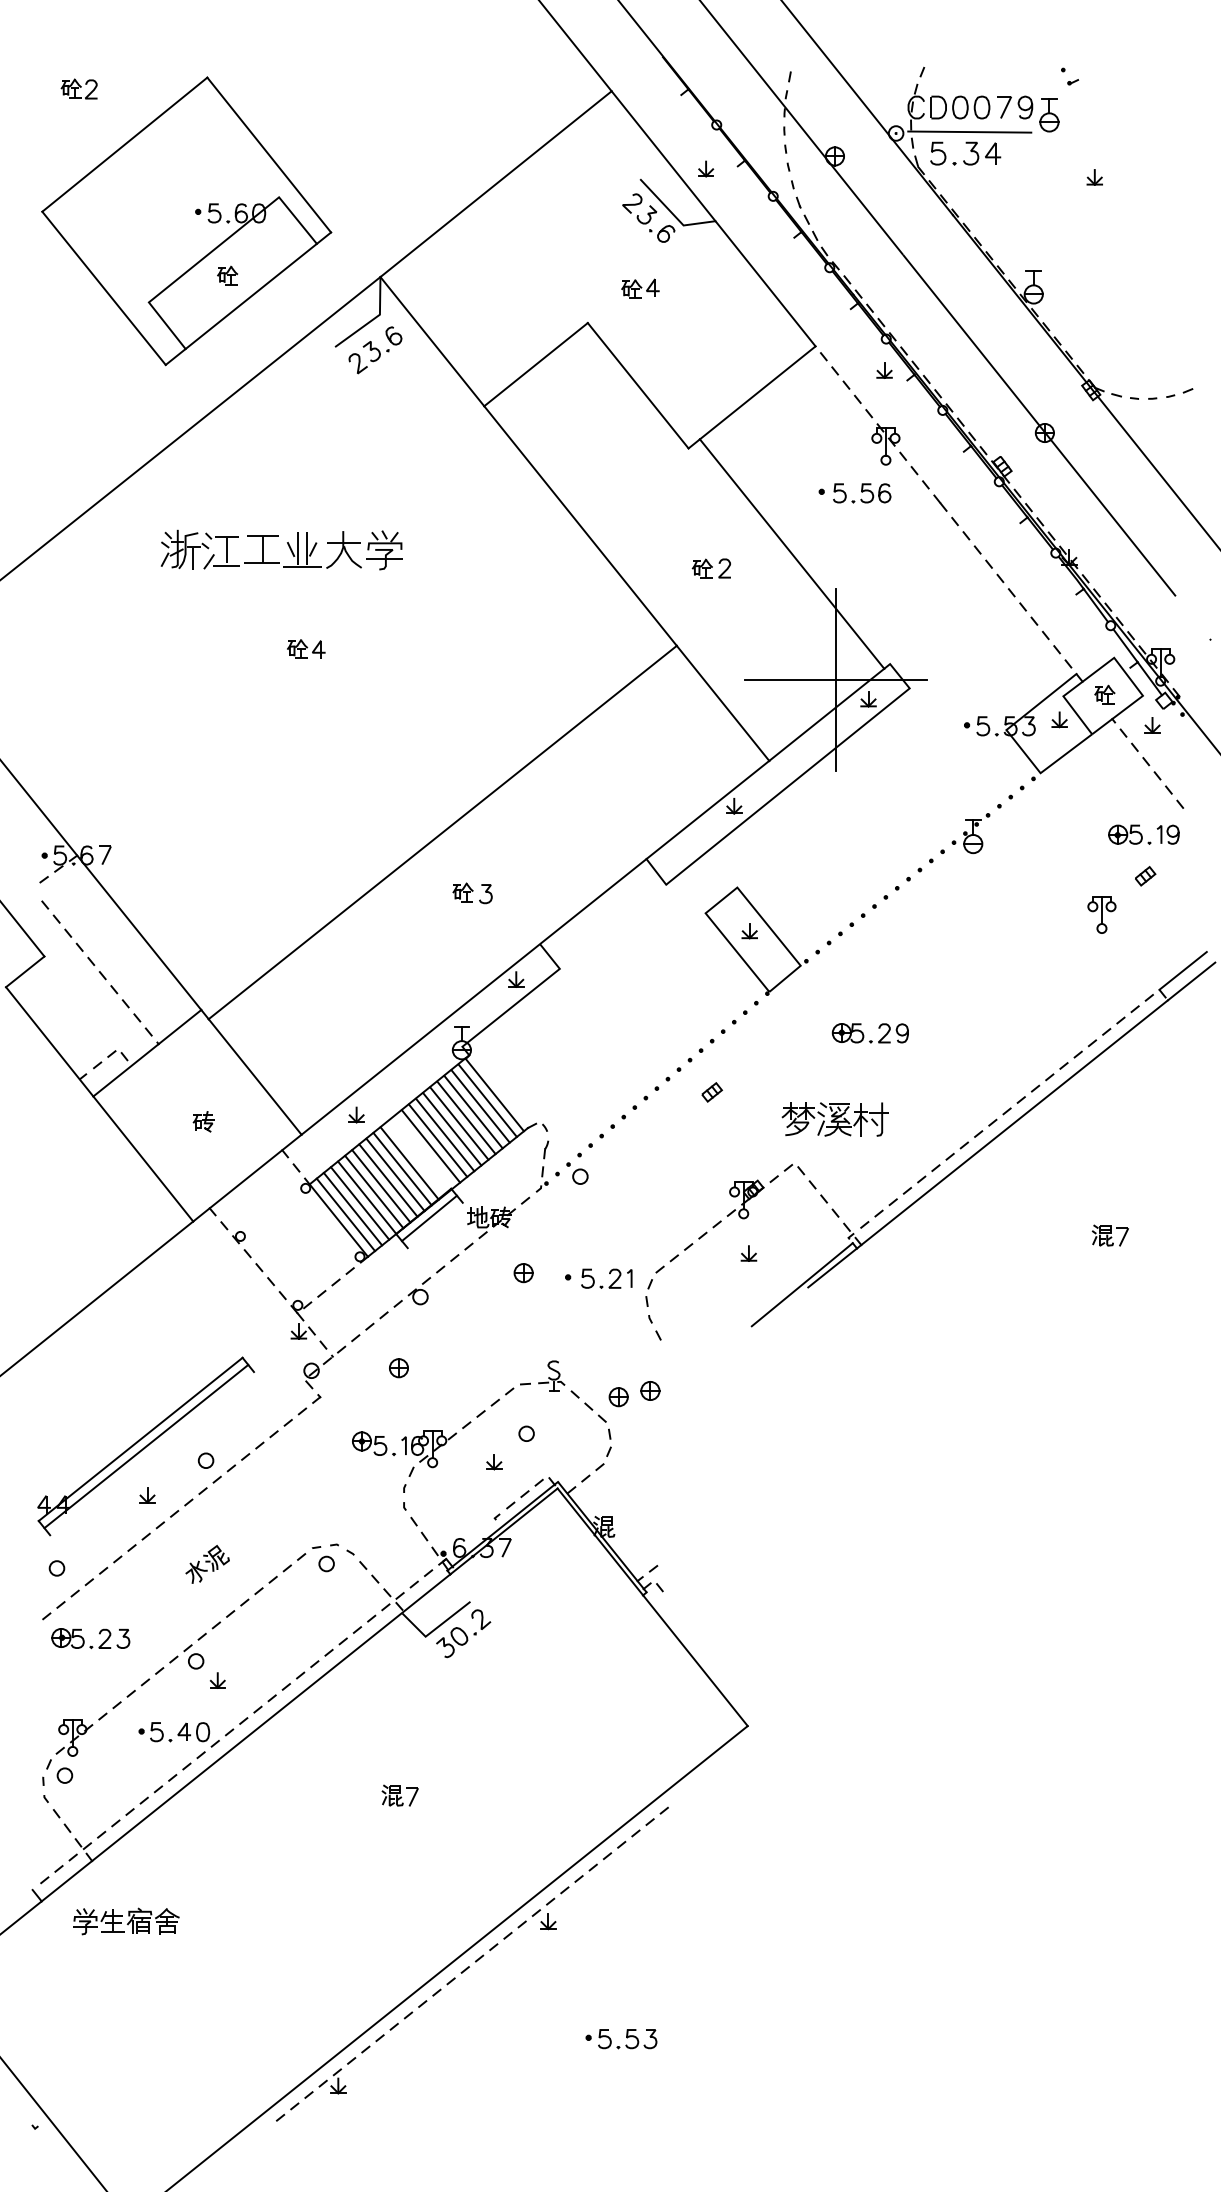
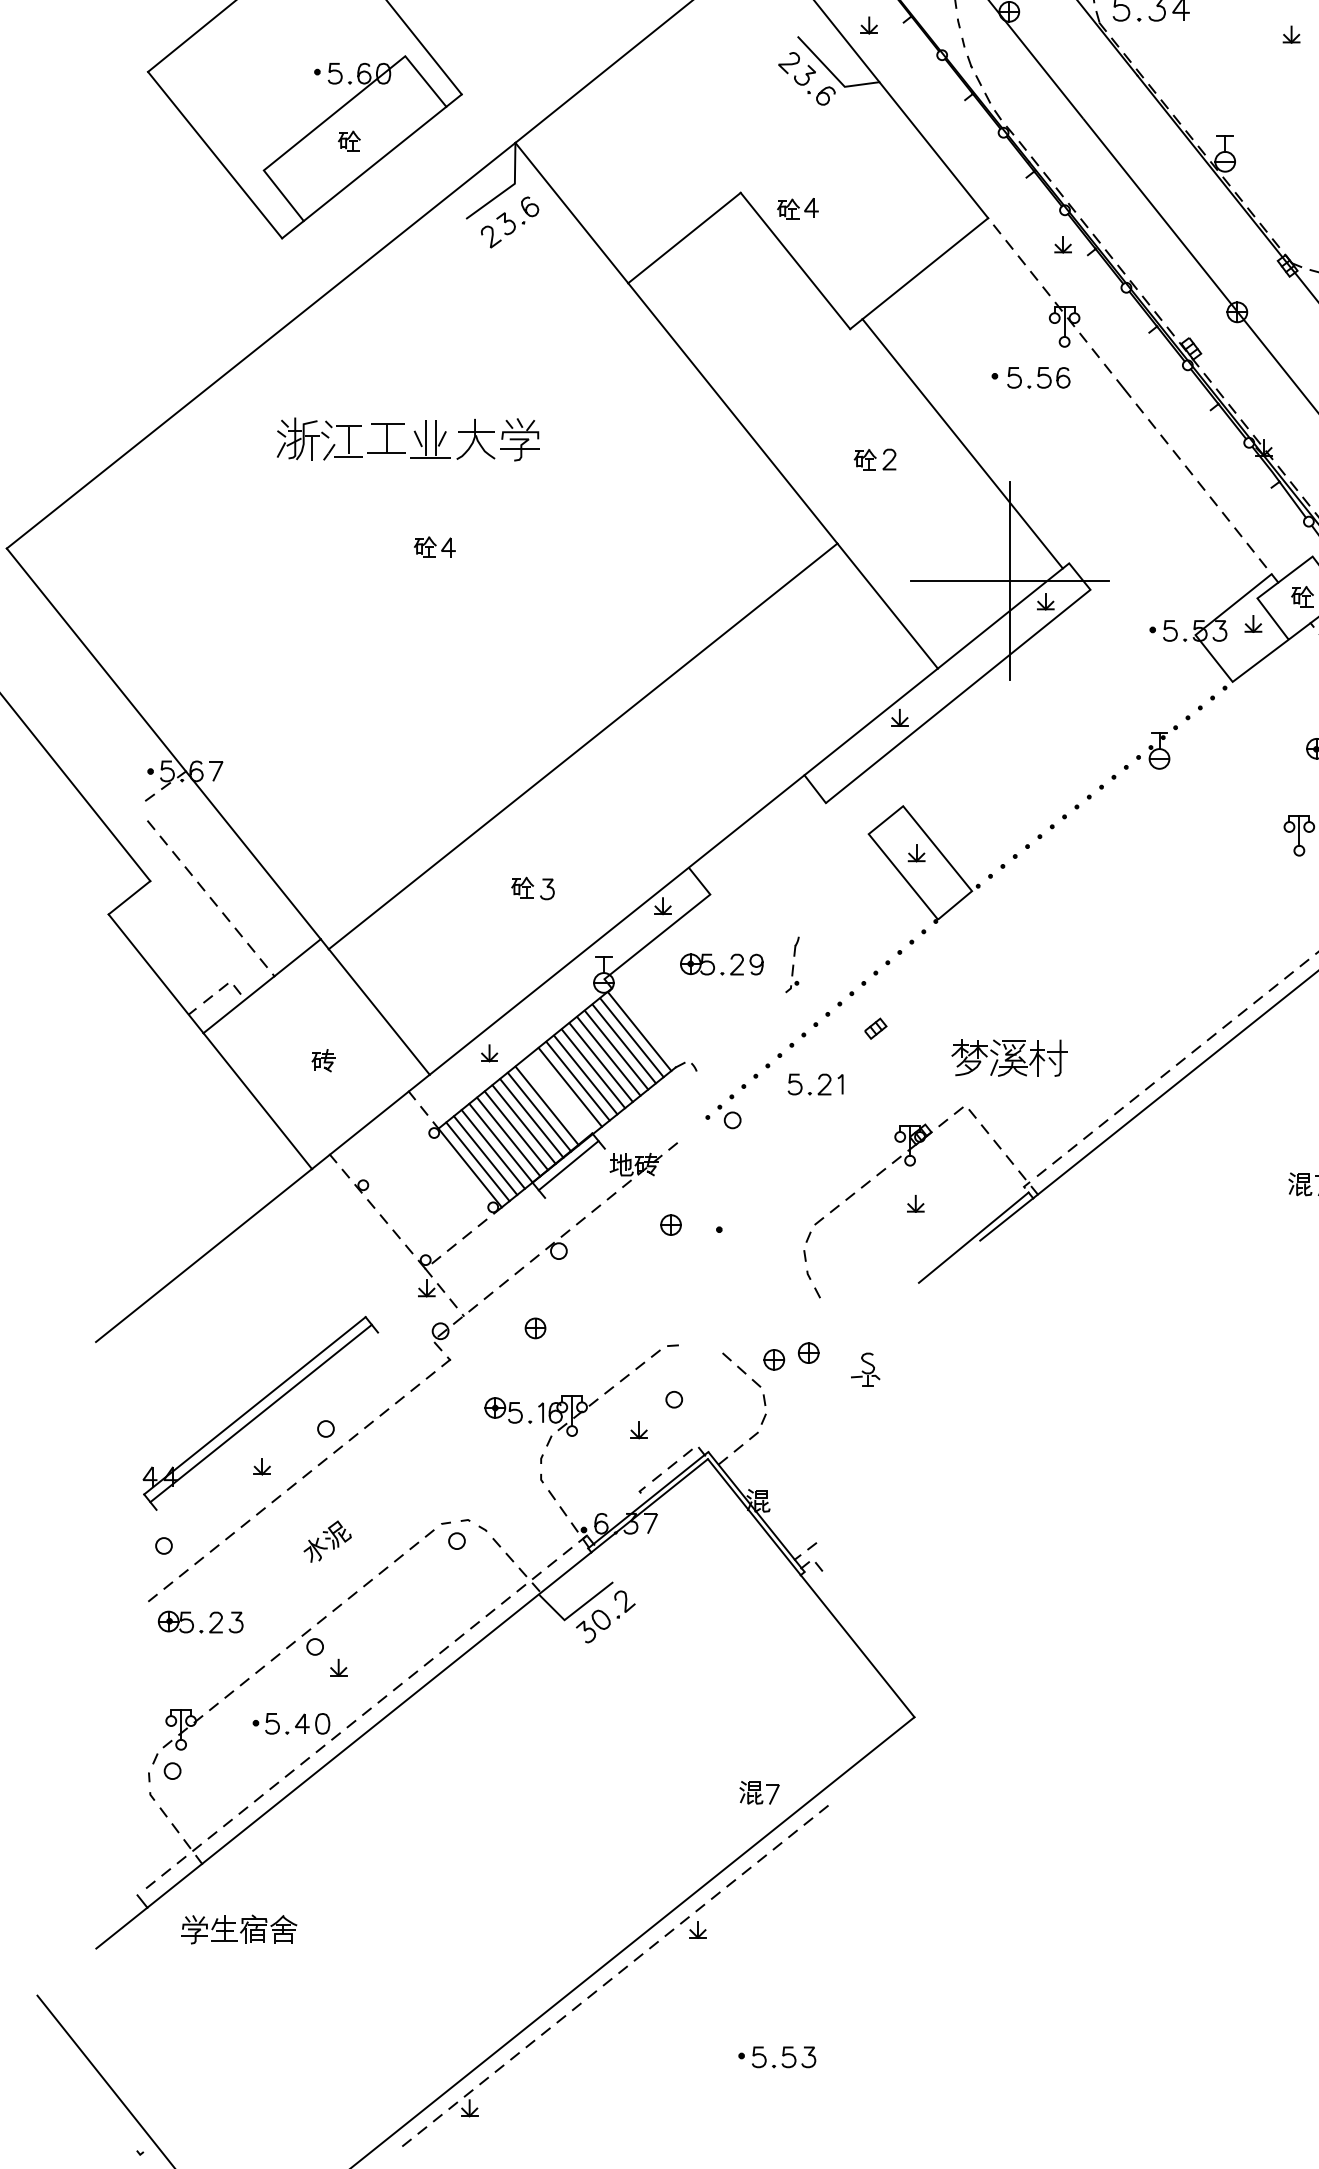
part: (640, 288) -> (797, 208), moved
part: (472, 893) -> (532, 888), moved
part: (869, 1033) -> (720, 964), moved
part: (542, 1166) -> (792, 964), moved
part: (606, 1278) -> (815, 1084), moved
part: (551, 1375) -> (865, 1368), moved
part: (399, 1795) -> (758, 1792), moved

